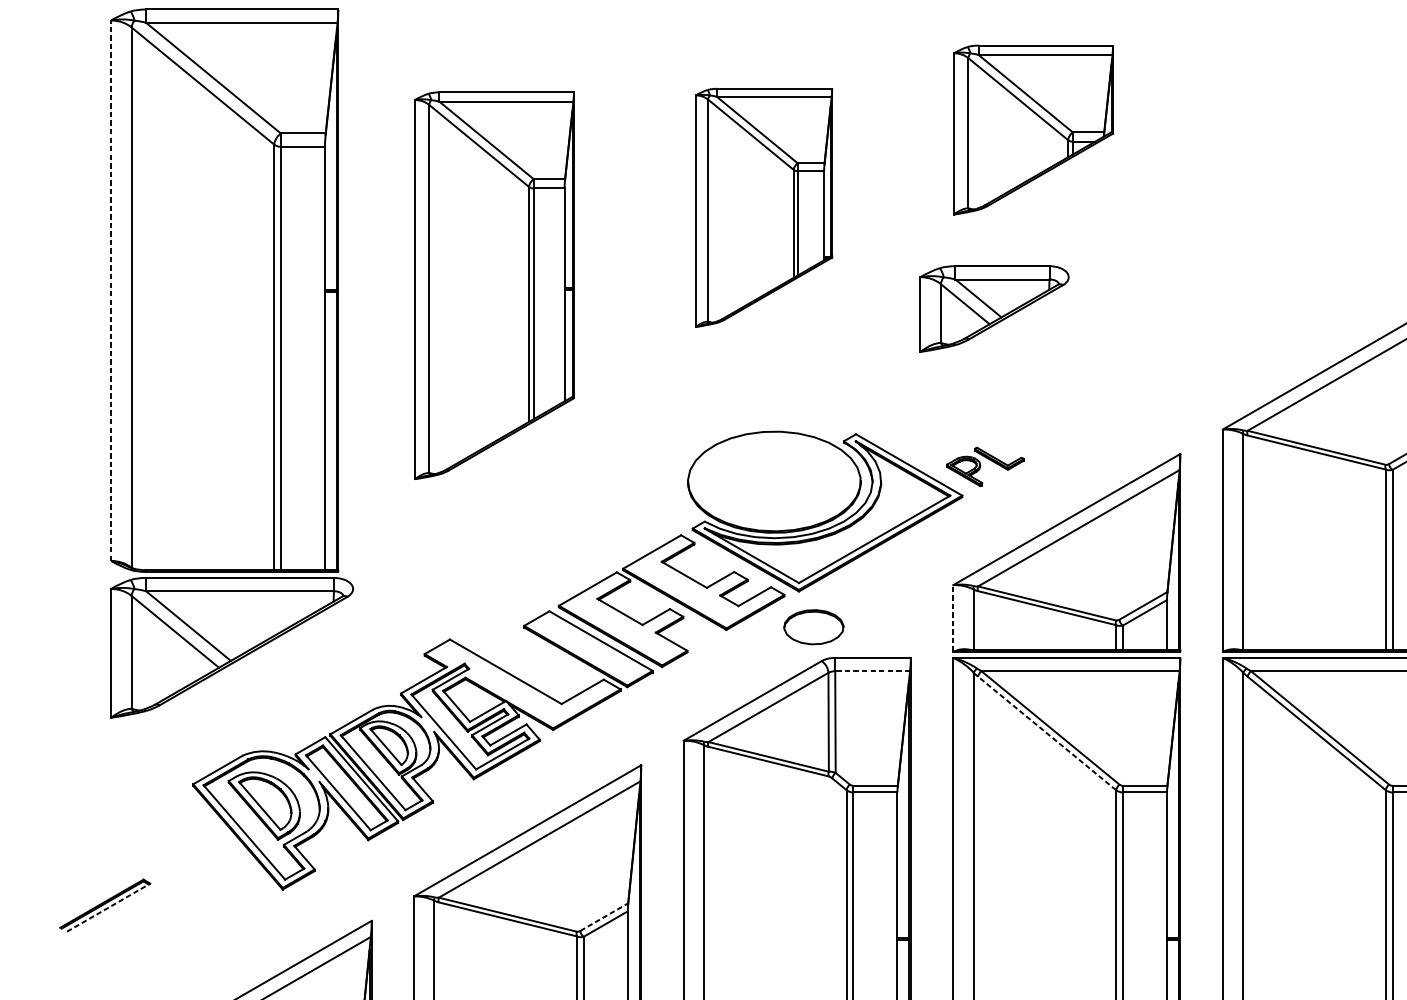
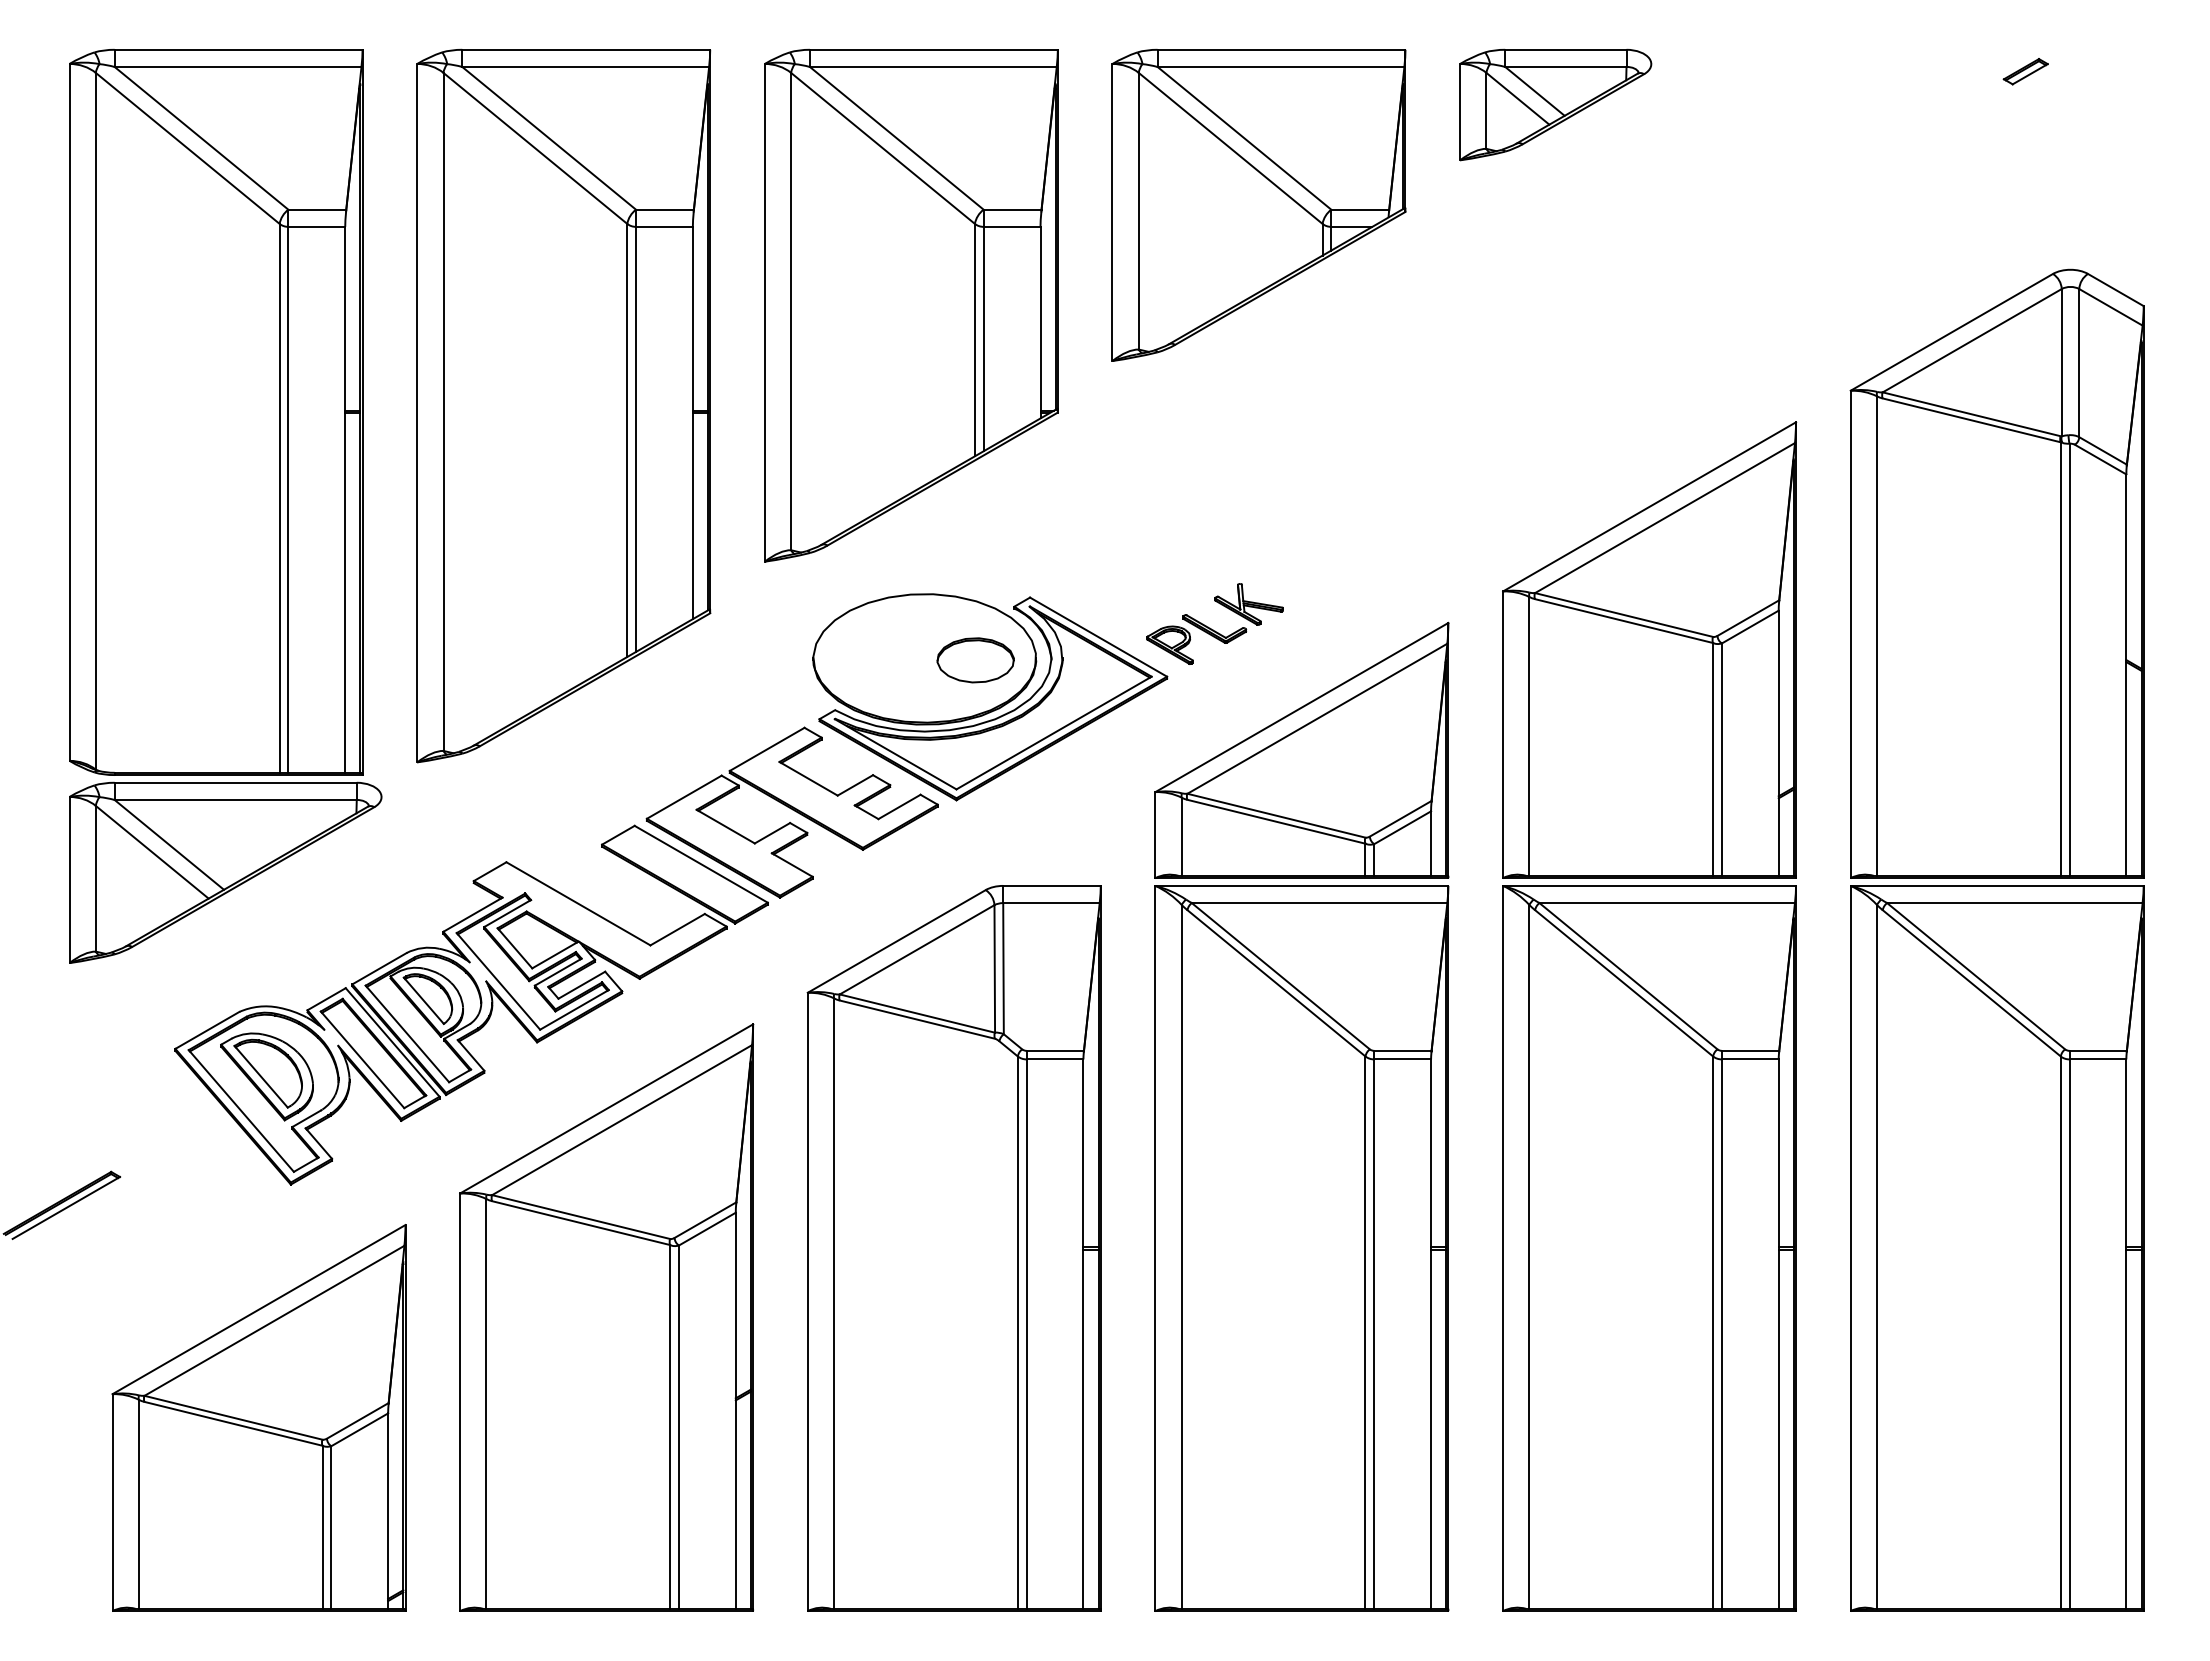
part: (1033, 129) -> (1258, 204), size x1.43
part: (764, 207) -> (911, 305), size x1.67
part: (494, 285) -> (563, 405), size x1.43
line: (111, 289) -> (69, 411), dashed -> solid
part: (994, 308) -> (1555, 104), moved
part: (1025, 439) -> (1248, 604), added
line: (953, 618) -> (1155, 834), dashed -> solid
part: (813, 627) -> (975, 660), moved
line: (871, 671) -> (1050, 903), dashed -> solid
line: (1047, 733) -> (1276, 983), dashed -> solid
line: (108, 907) -> (66, 1207), dashed -> solid
line: (604, 917) -> (705, 1220), dashed -> solid

